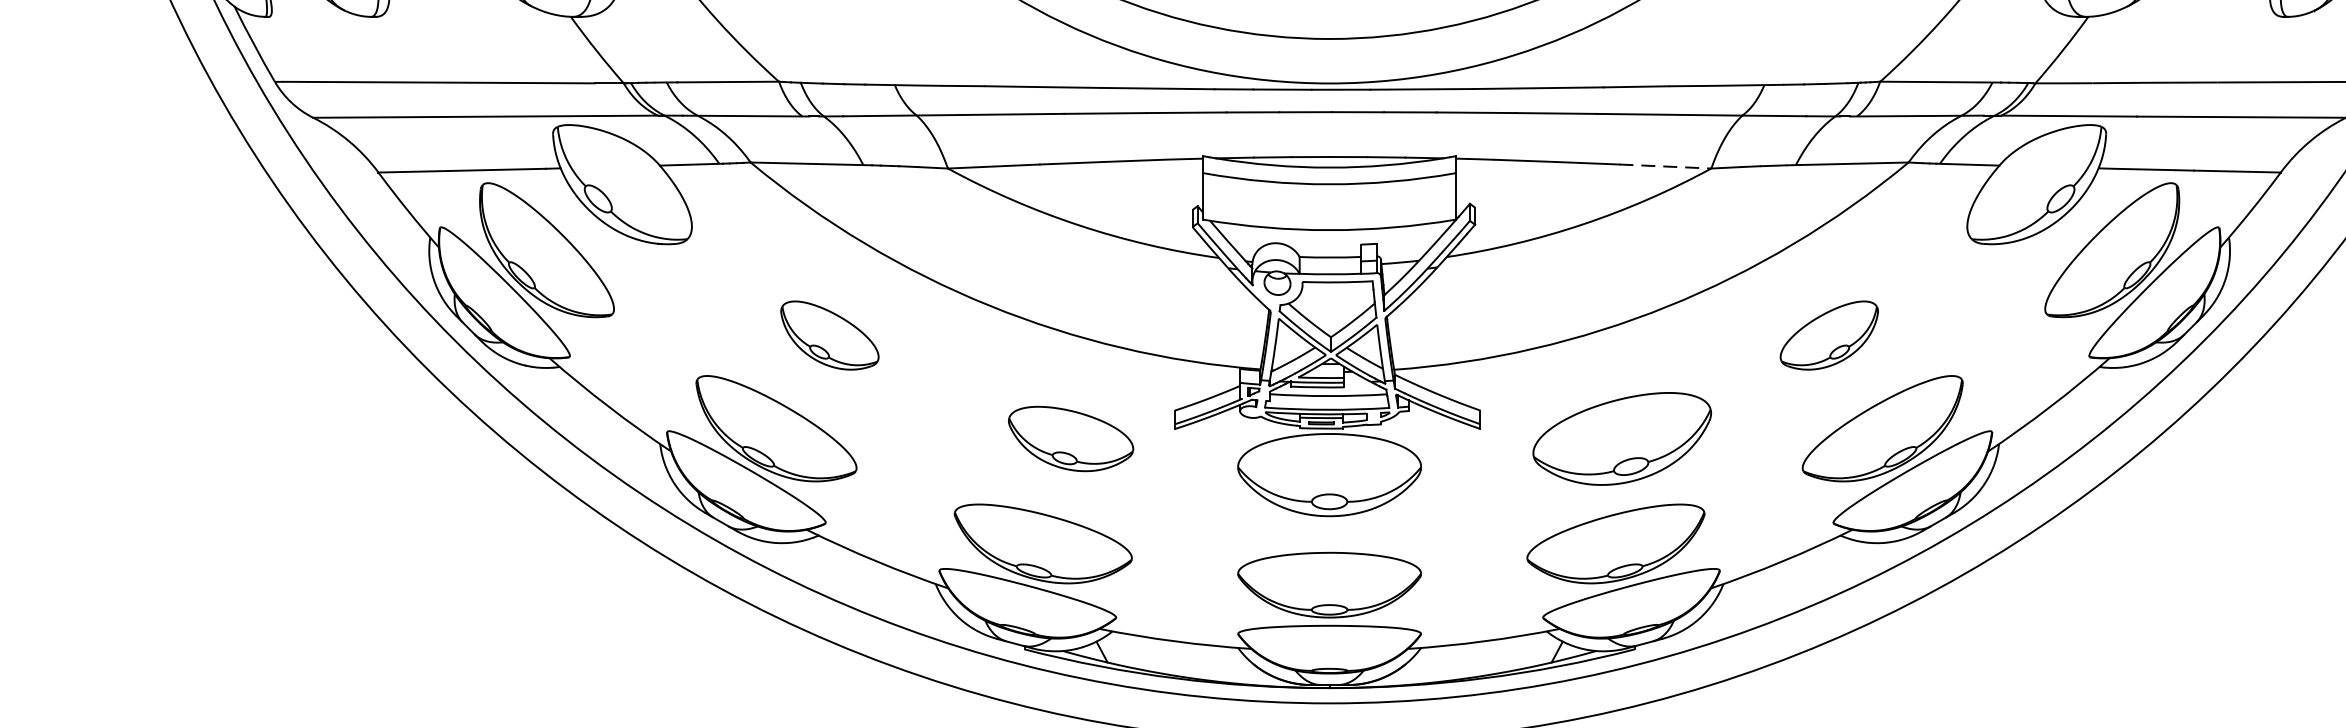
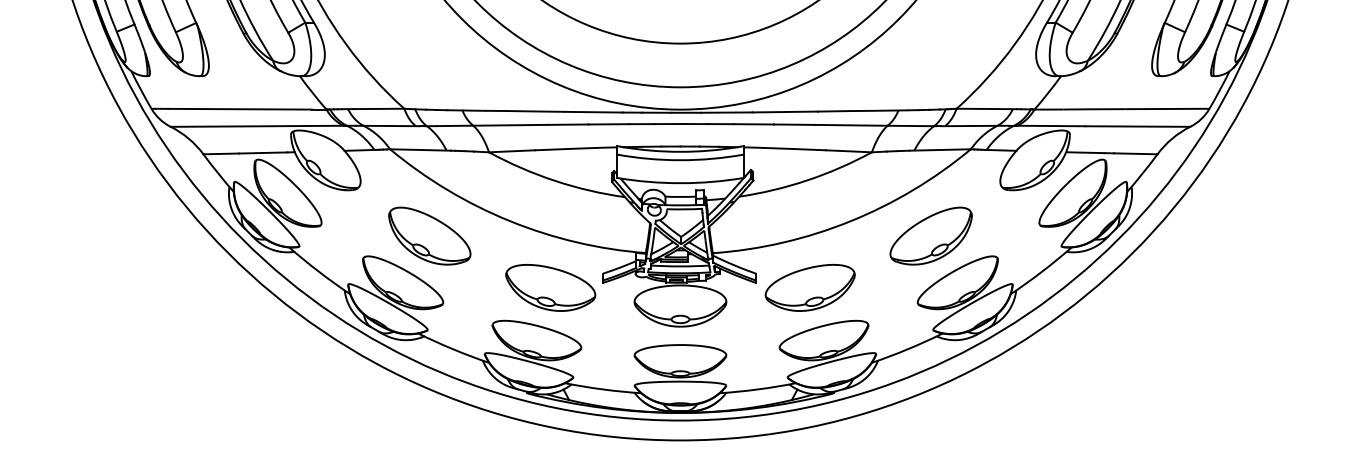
line: (1666, 166) -> (849, 151), dashed -> solid
part: (829, 334) -> (429, 235), size x1.67
part: (1828, 334) -> (930, 235), size x1.67
part: (1070, 438) -> (550, 287), size x1.43
part: (1620, 438) -> (809, 287), moved

